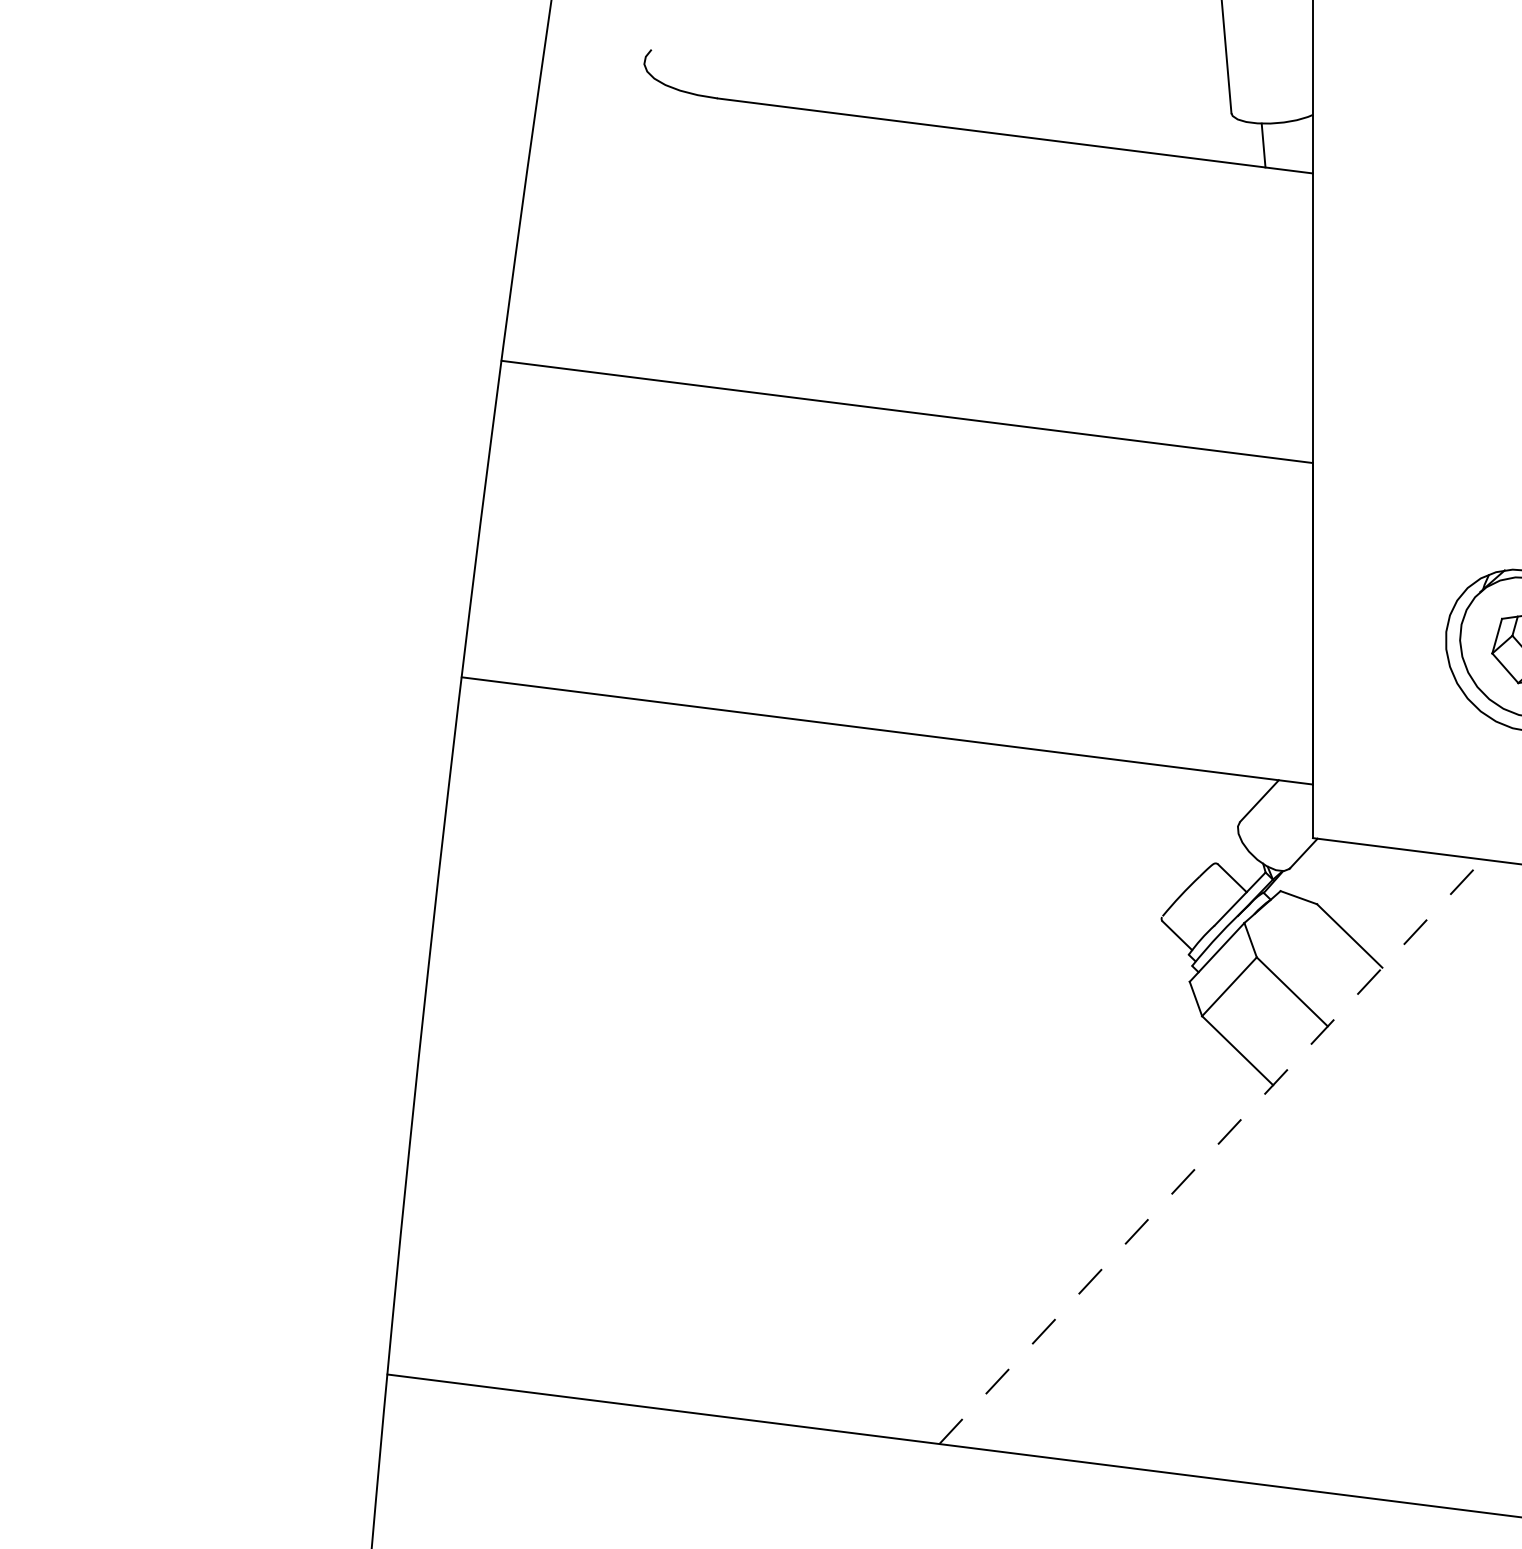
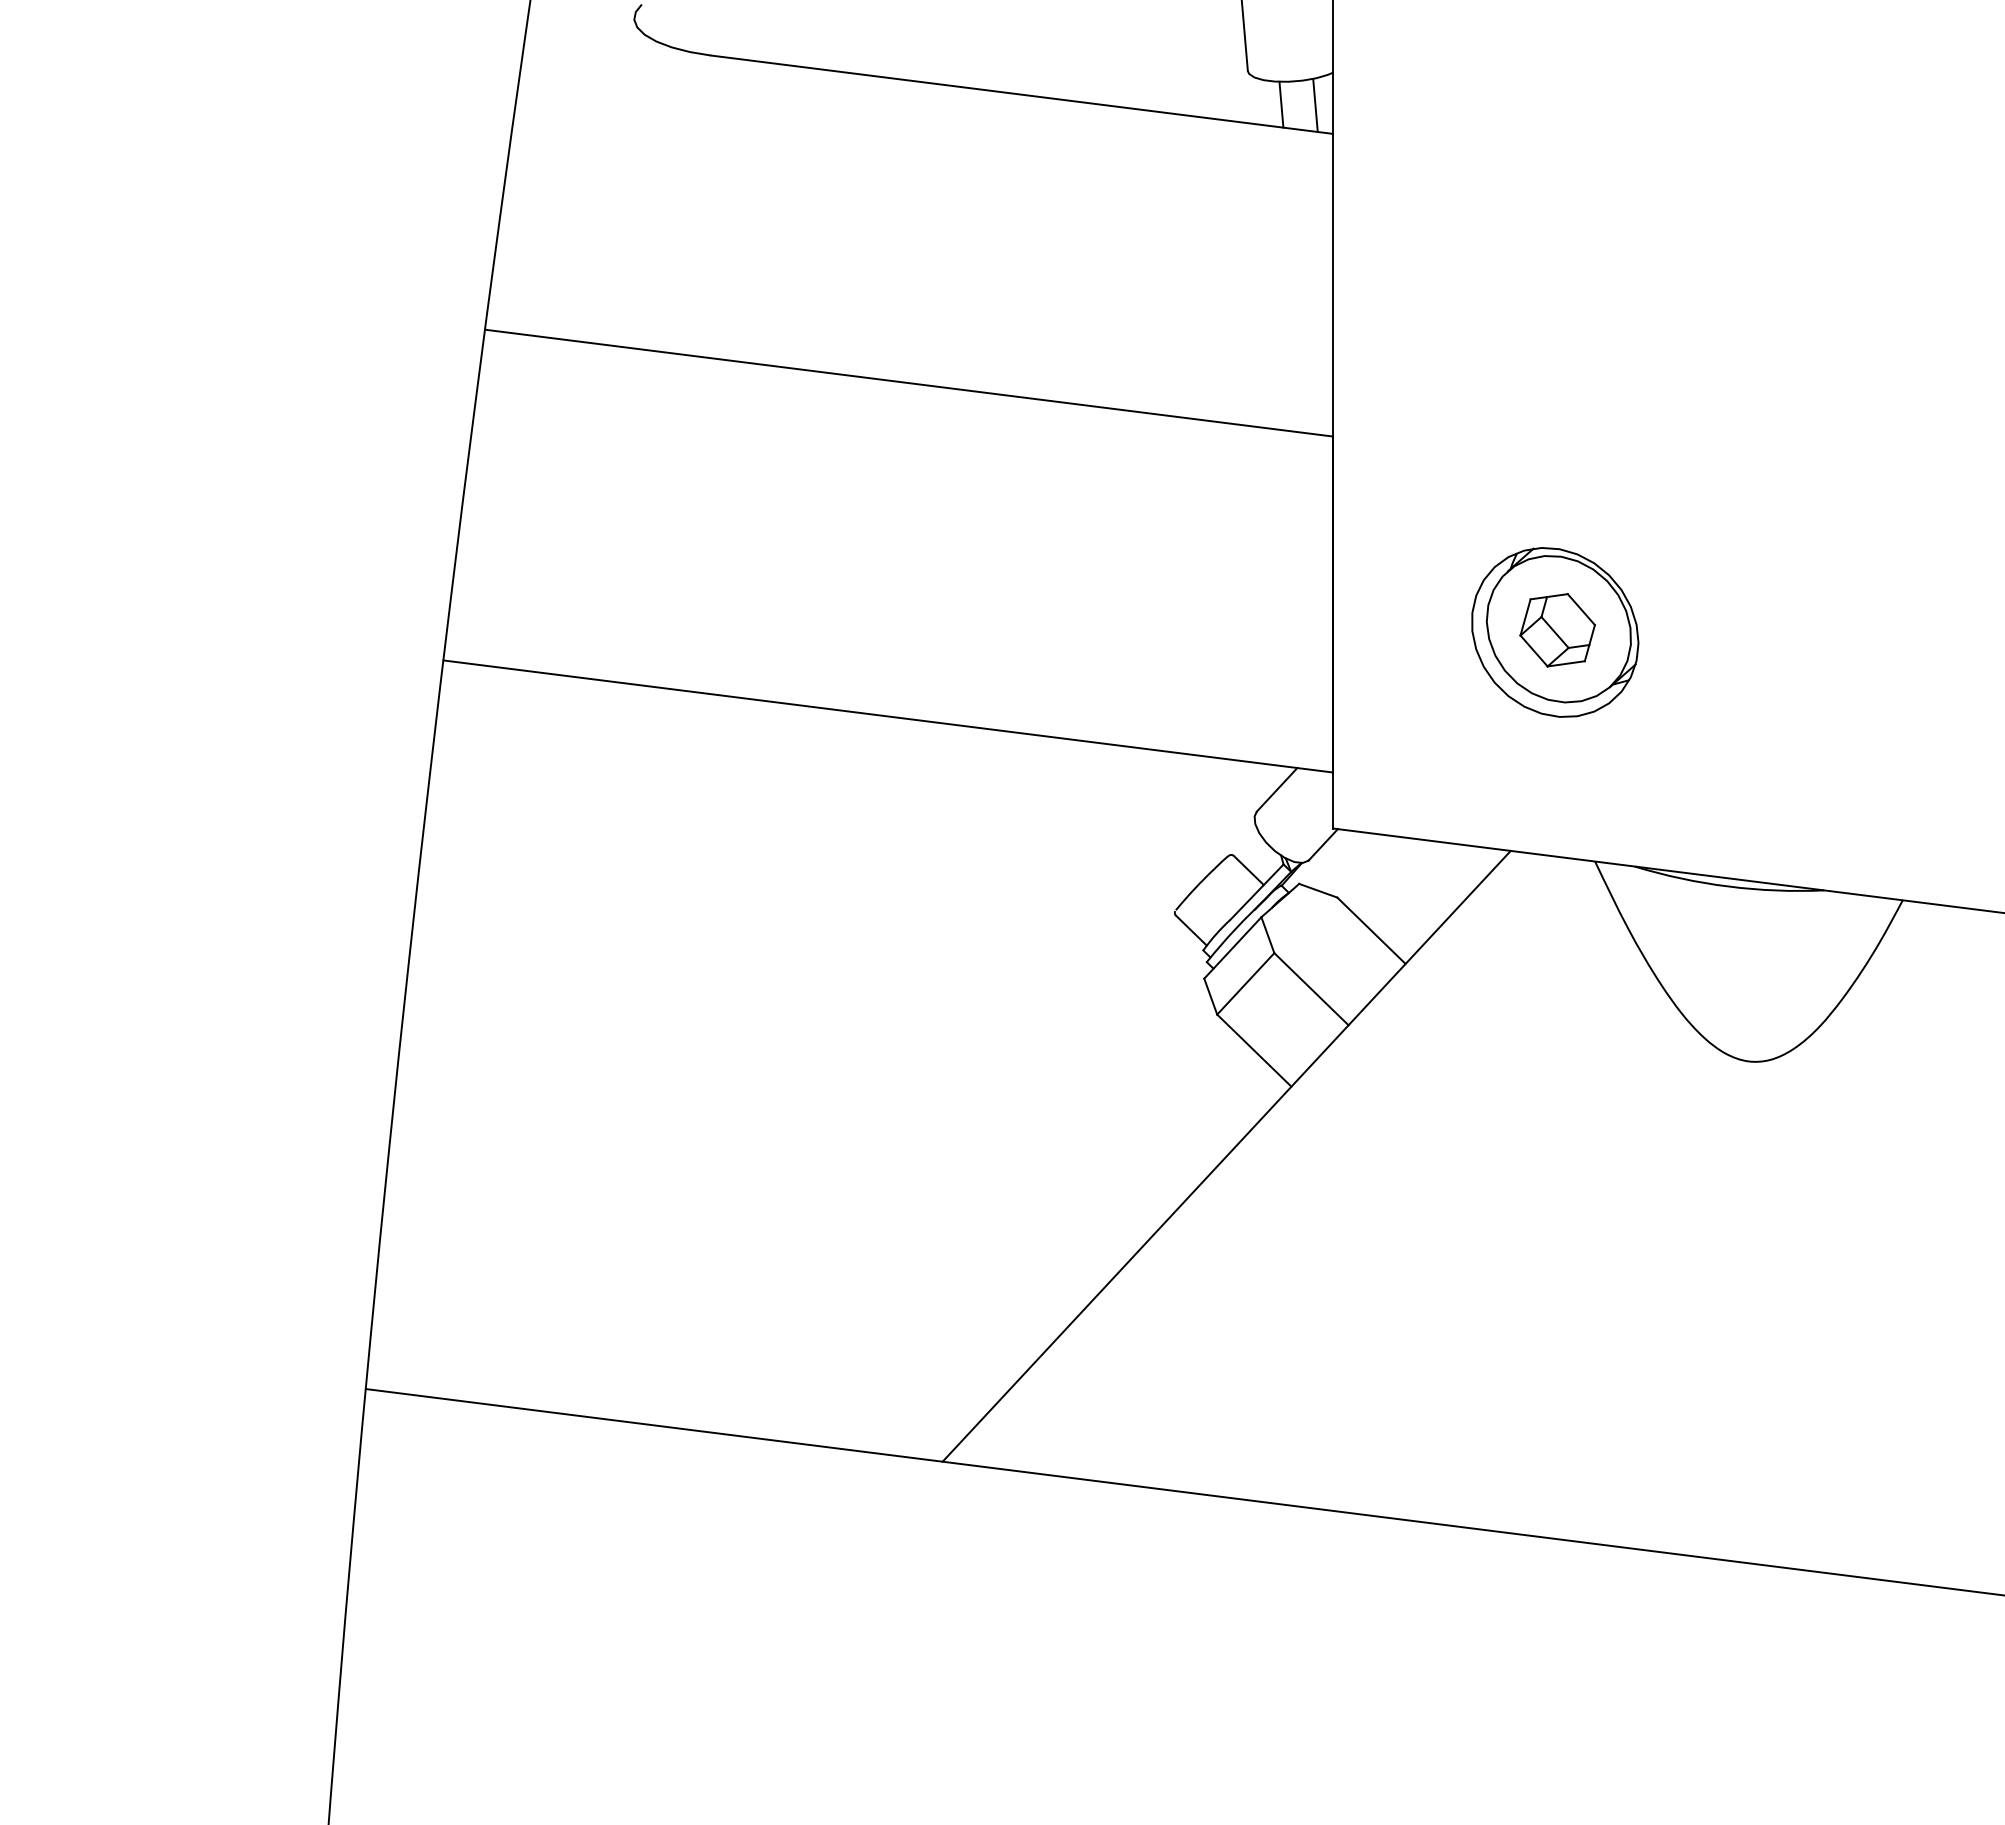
line: (1296, 145) -> (1315, 104), added
line: (1211, 1151) -> (1227, 1155), dashed -> solid

